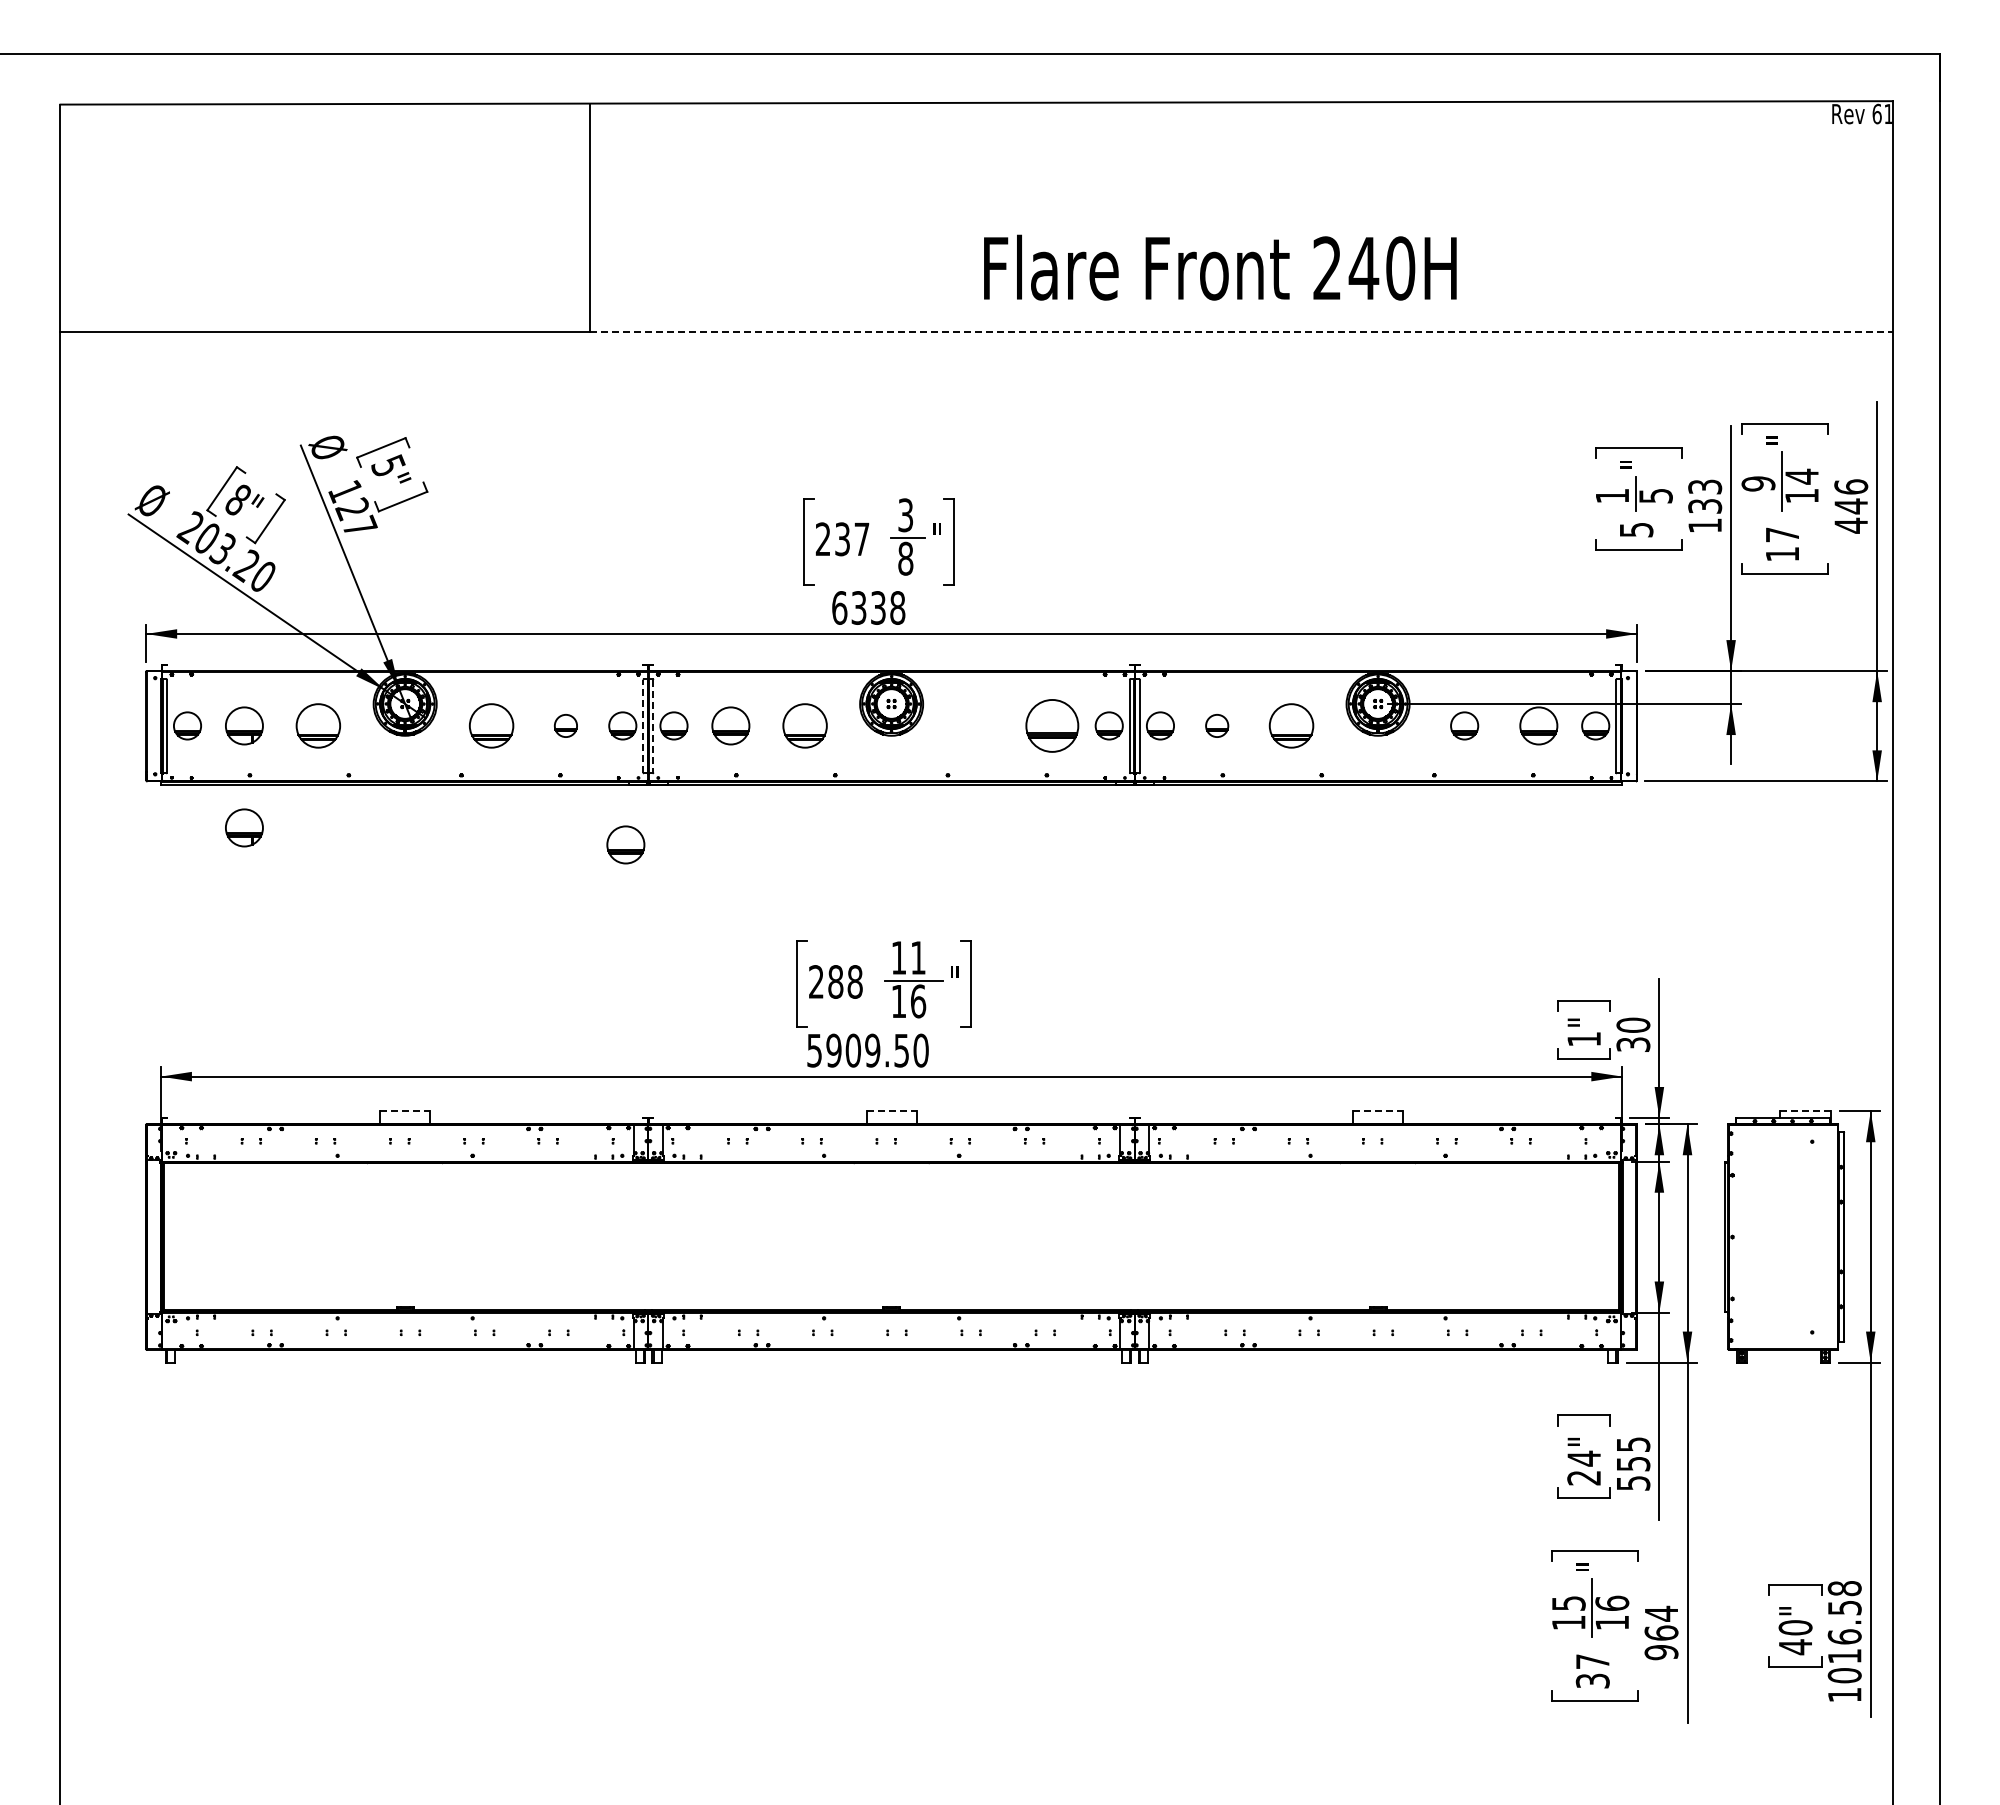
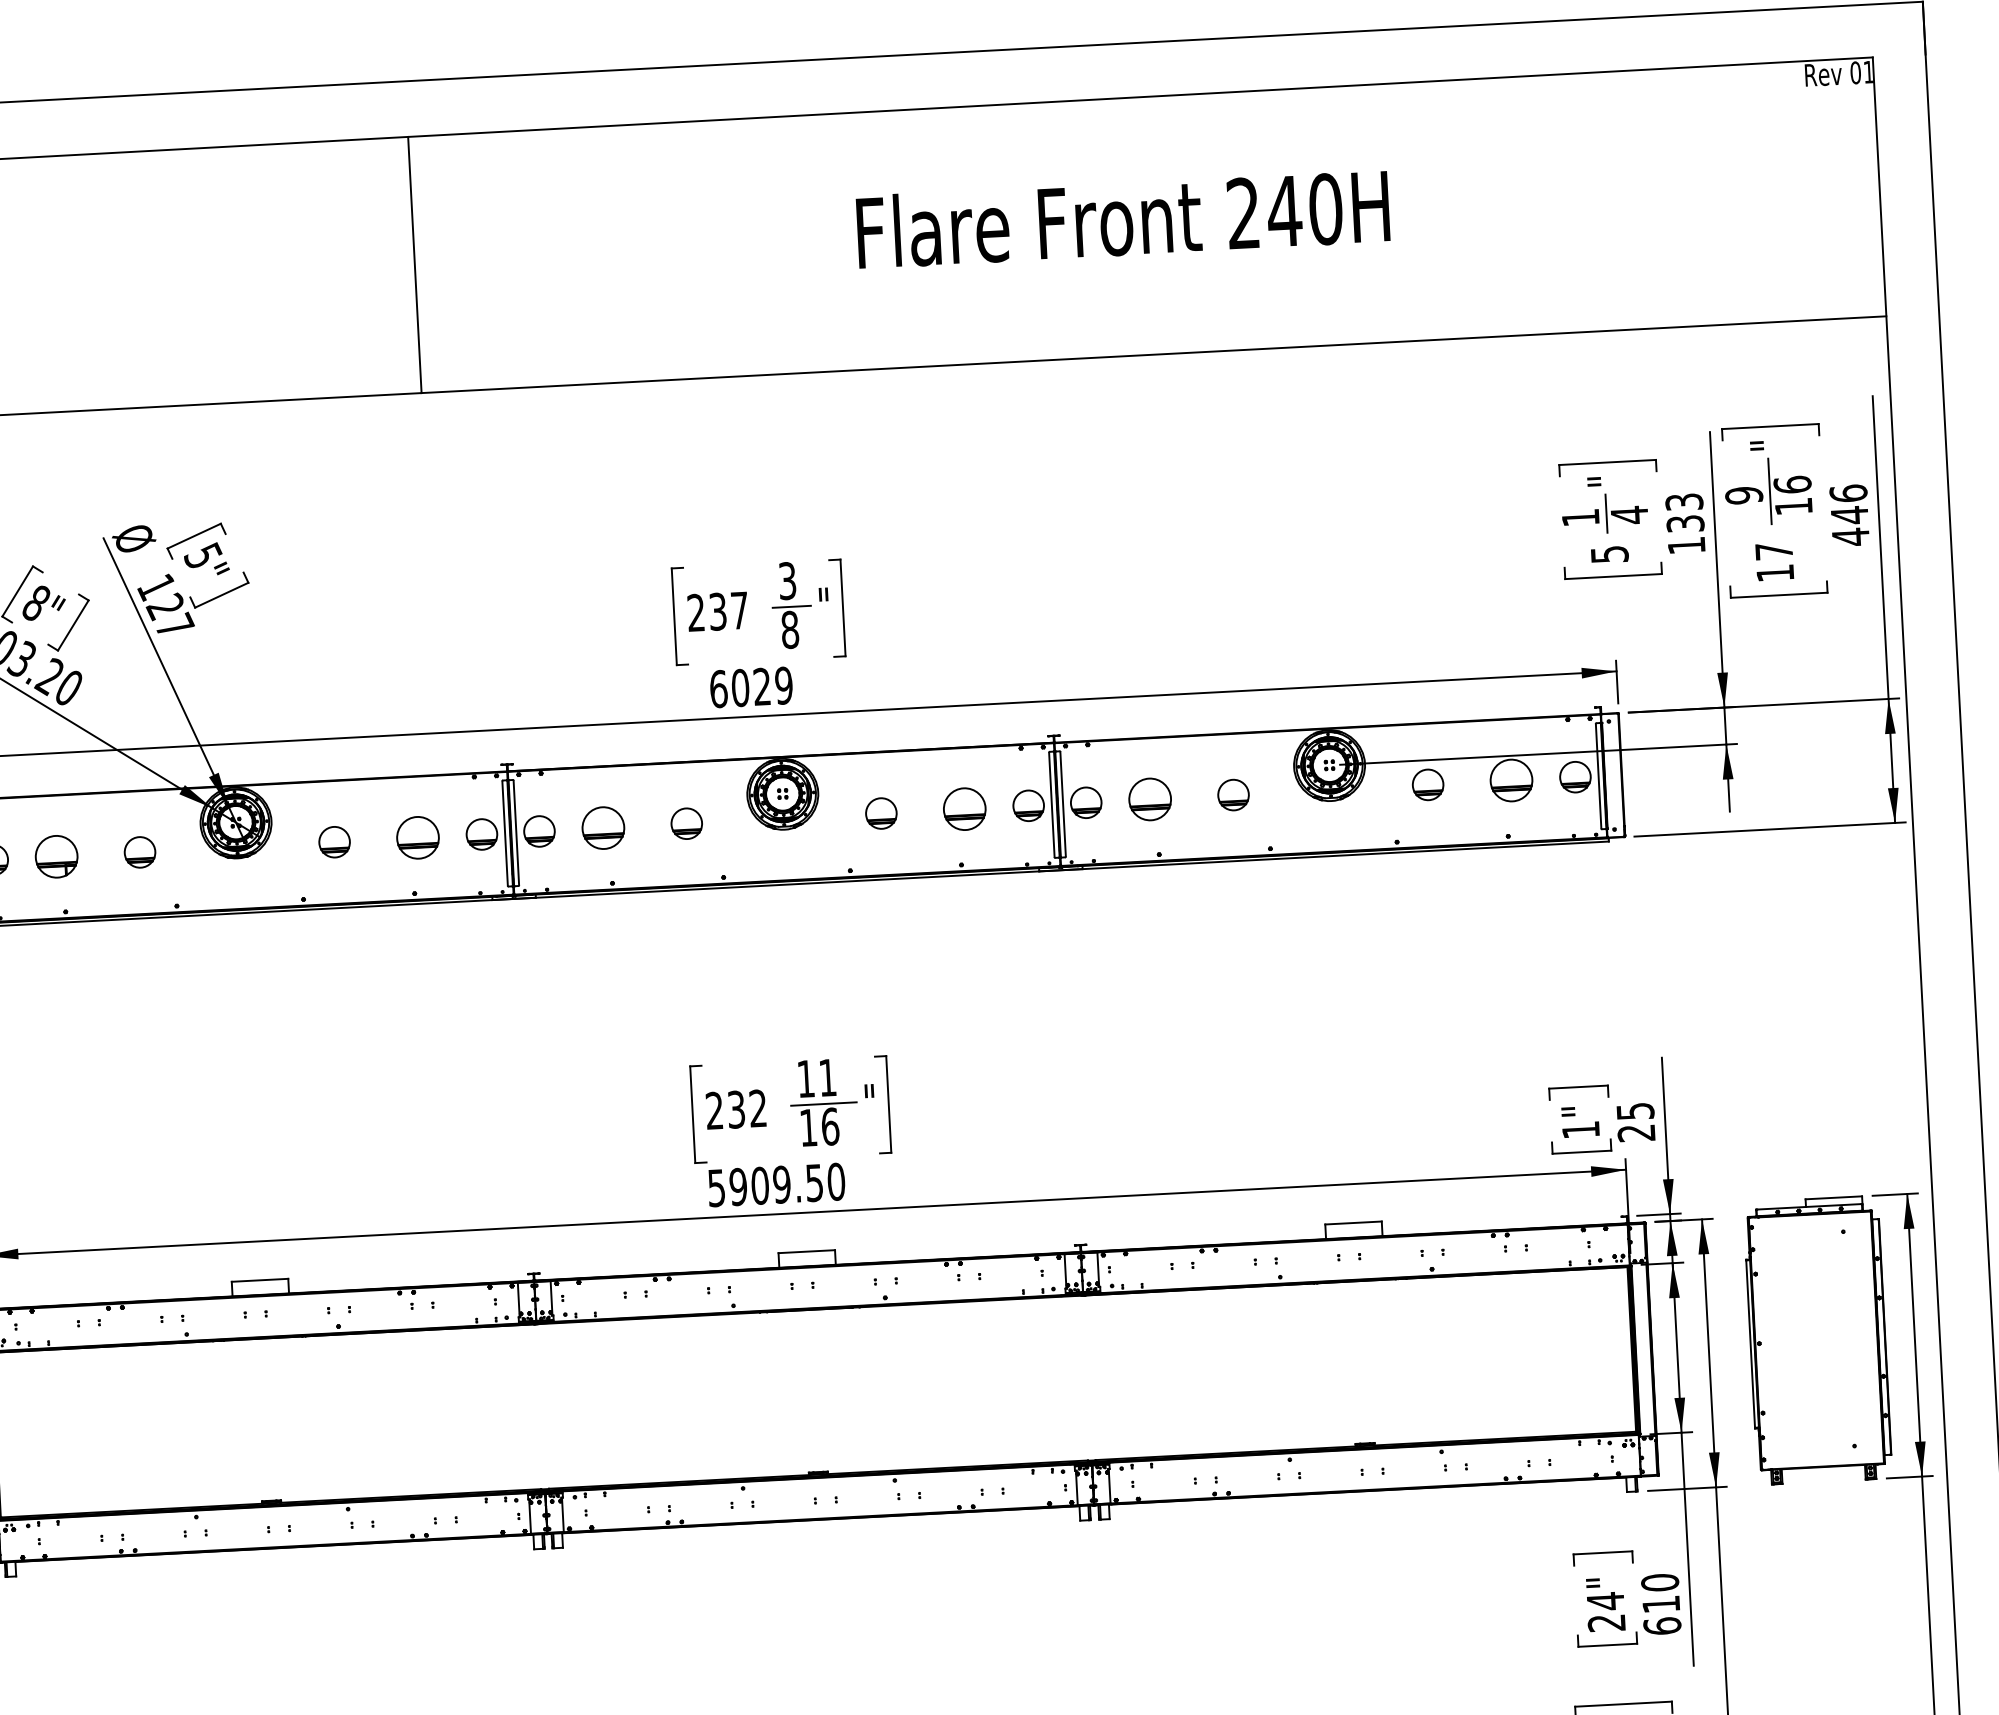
text: (1876, 113) -> (1854, 72), 61 -> 01
text: (1220, 267) -> (1123, 218), moved
line: (1241, 331) -> (1154, 354), dashed -> solid
text: (1801, 476) -> (1792, 484), 14 -> 16
text: (1655, 496) -> (1629, 515), 5 -> 4
text: (878, 607) -> (762, 686), 6338 -> 6029
part: (318, 725) -> (139, 851), size x0.62
part: (491, 725) -> (334, 841), size x0.62
part: (565, 725) -> (417, 837), size x1.67
line: (643, 725) -> (505, 832), dashed -> solid
part: (804, 725) -> (686, 823), size x0.62
part: (977, 725) -> (880, 813), added
part: (1052, 725) -> (964, 808), size x0.71
part: (1216, 725) -> (1149, 799), size x1.67
part: (1291, 725) -> (1233, 794), size x0.62
line: (653, 726) -> (516, 833), dashed -> solid
part: (244, 827) -> (62, 970), removed
part: (625, 844) -> (491, 967), removed
text: (845, 981) -> (747, 1108), 288 -> 232
text: (1633, 1034) -> (1636, 1121), 30 -> 25
line: (405, 1111) -> (260, 1280), dashed -> solid
line: (892, 1111) -> (807, 1251), dashed -> solid
line: (1378, 1111) -> (1354, 1223), dashed -> solid
line: (1805, 1111) -> (1833, 1198), dashed -> solid
text: (1633, 1463) -> (1661, 1603), 555 -> 610

